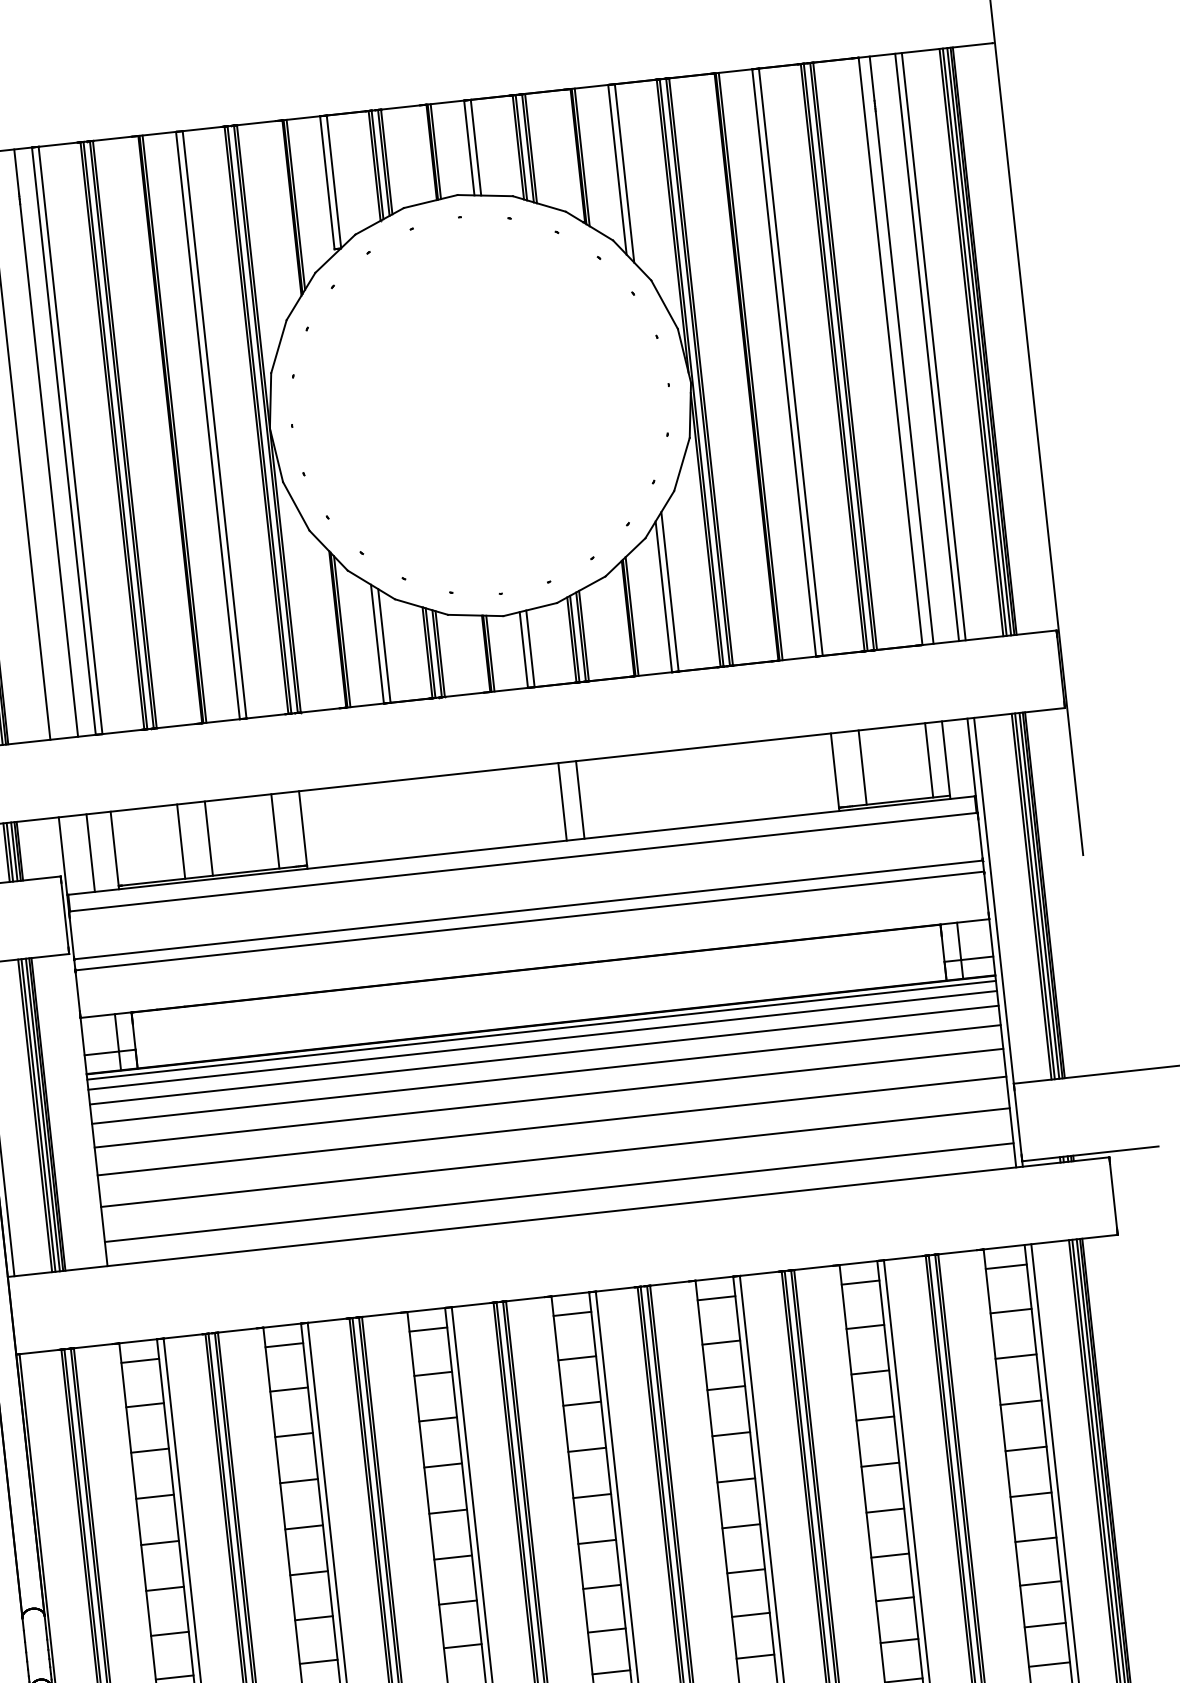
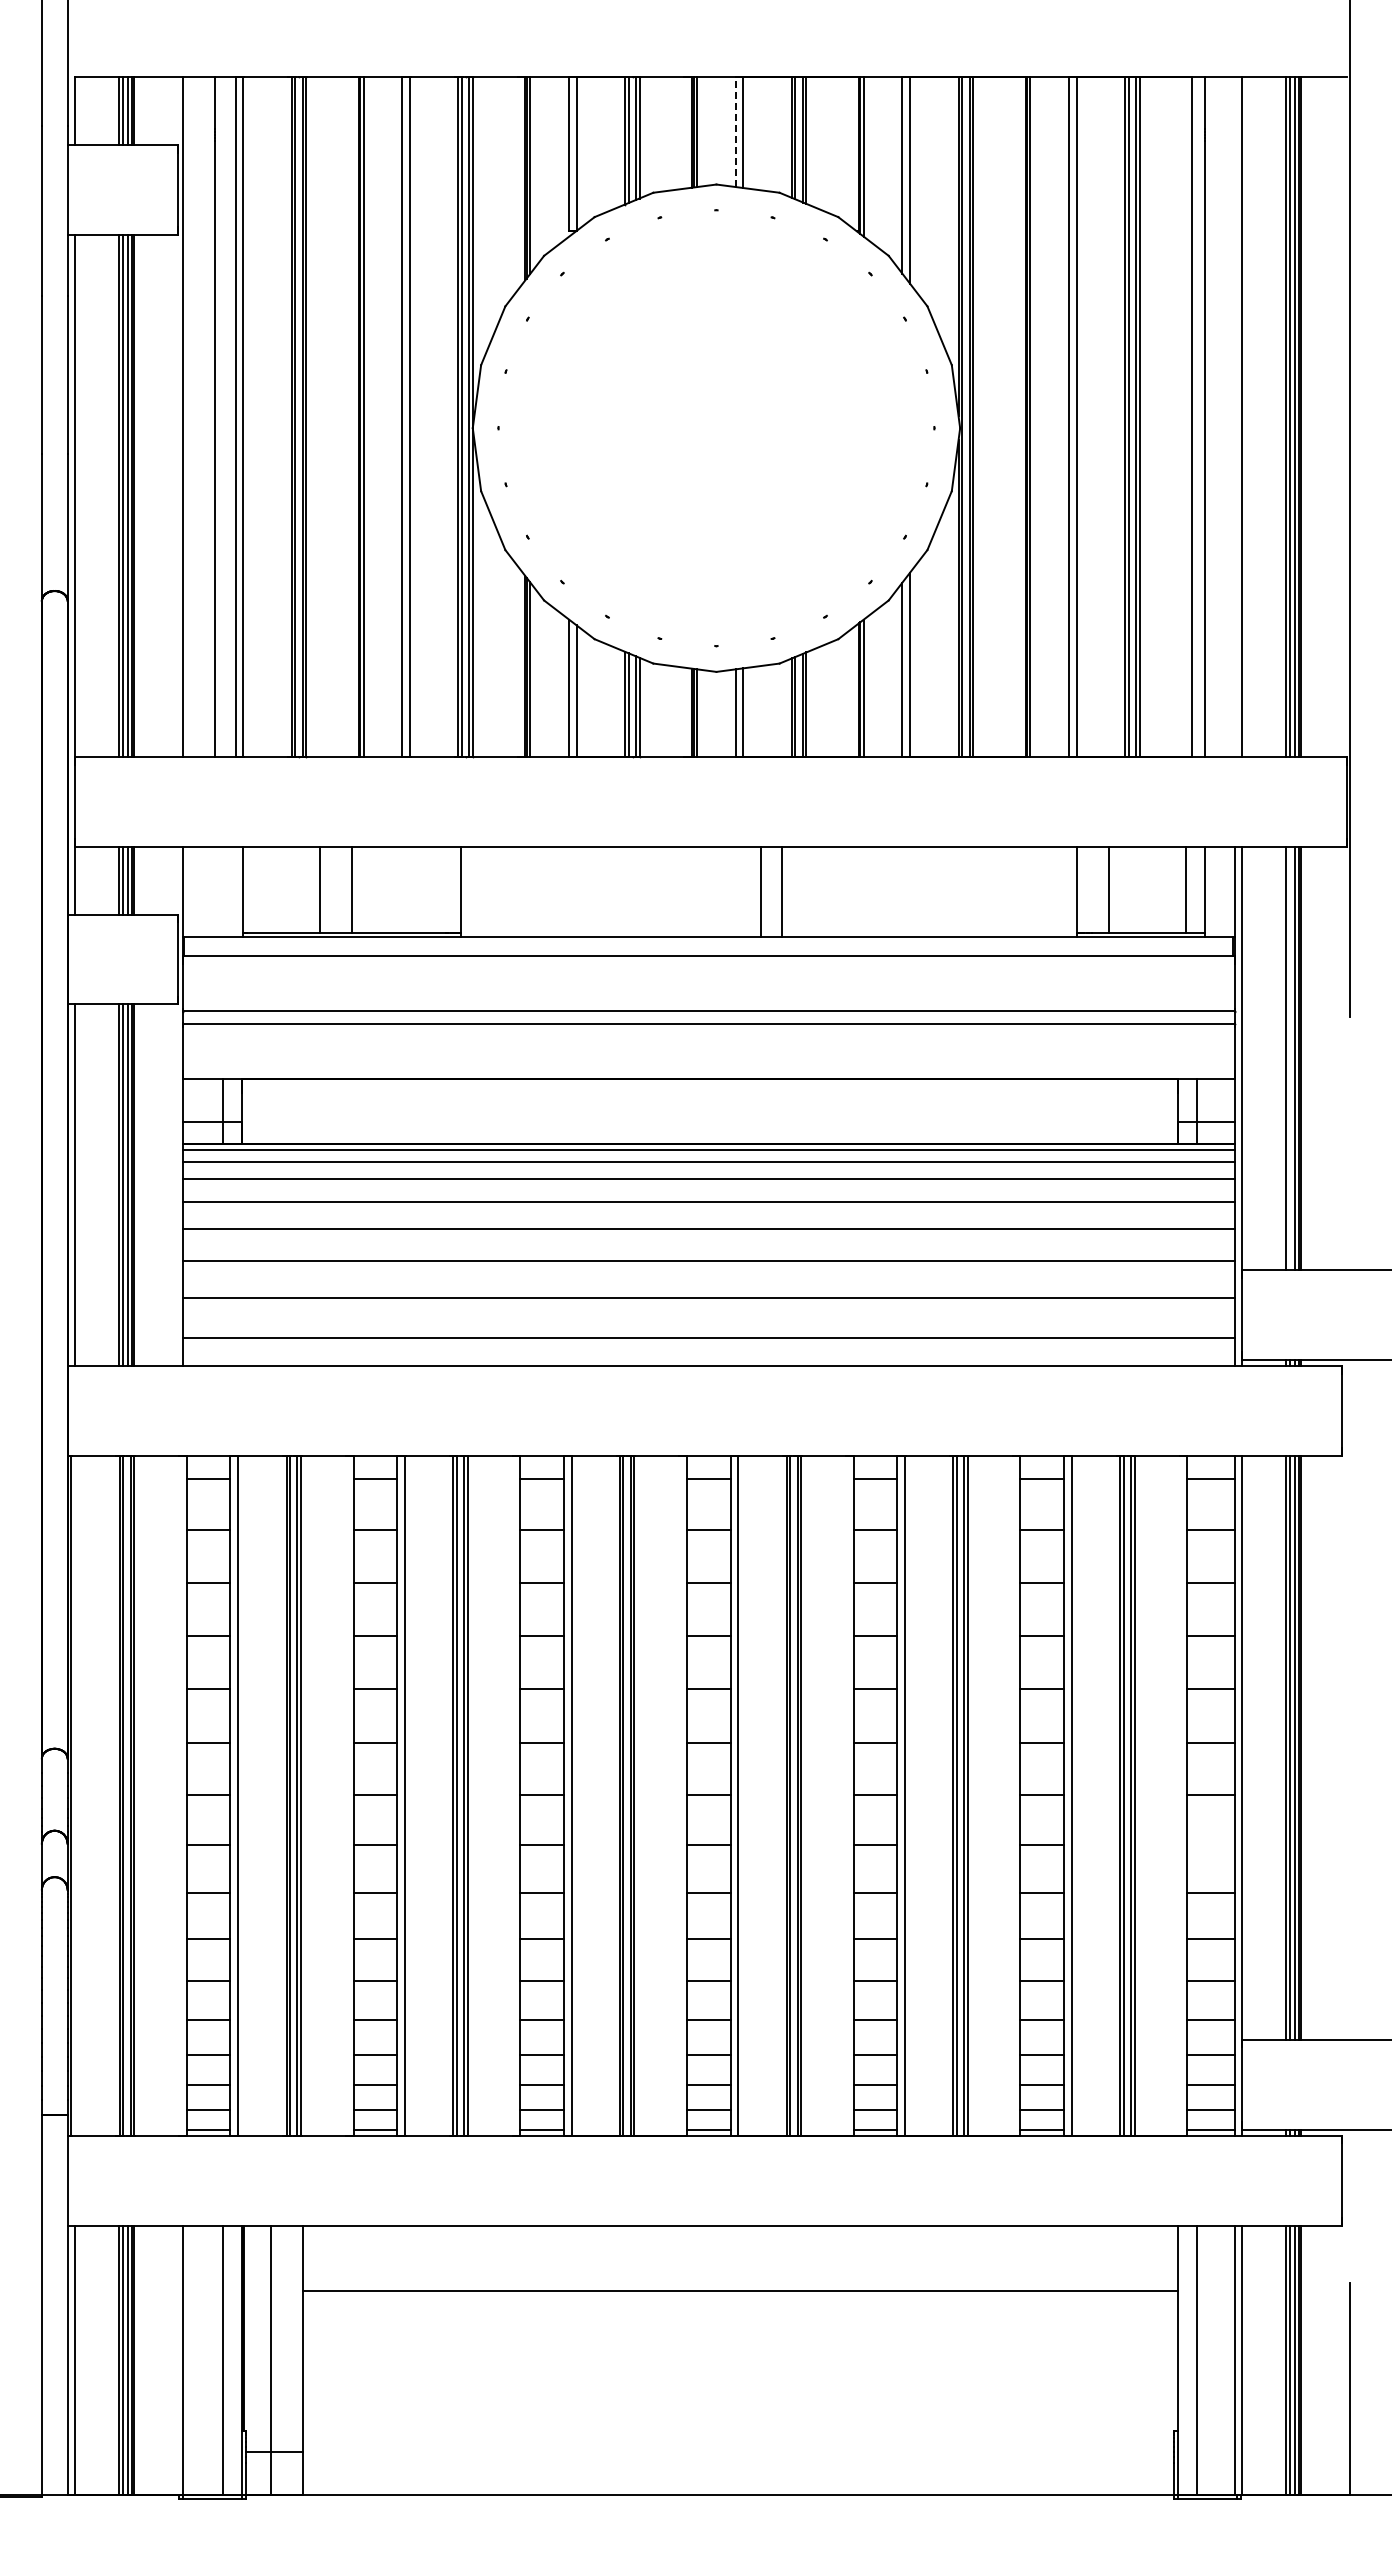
line: (469, 148) -> (735, 132), solid -> dashed
line: (927, 347) -> (1234, 417), removed
line: (274, 831) -> (428, 889), removed
line: (91, 852) -> (215, 891), removed
line: (1034, 896) -> (1289, 1058), removed
line: (1040, 1583) -> (1210, 1845), removed

